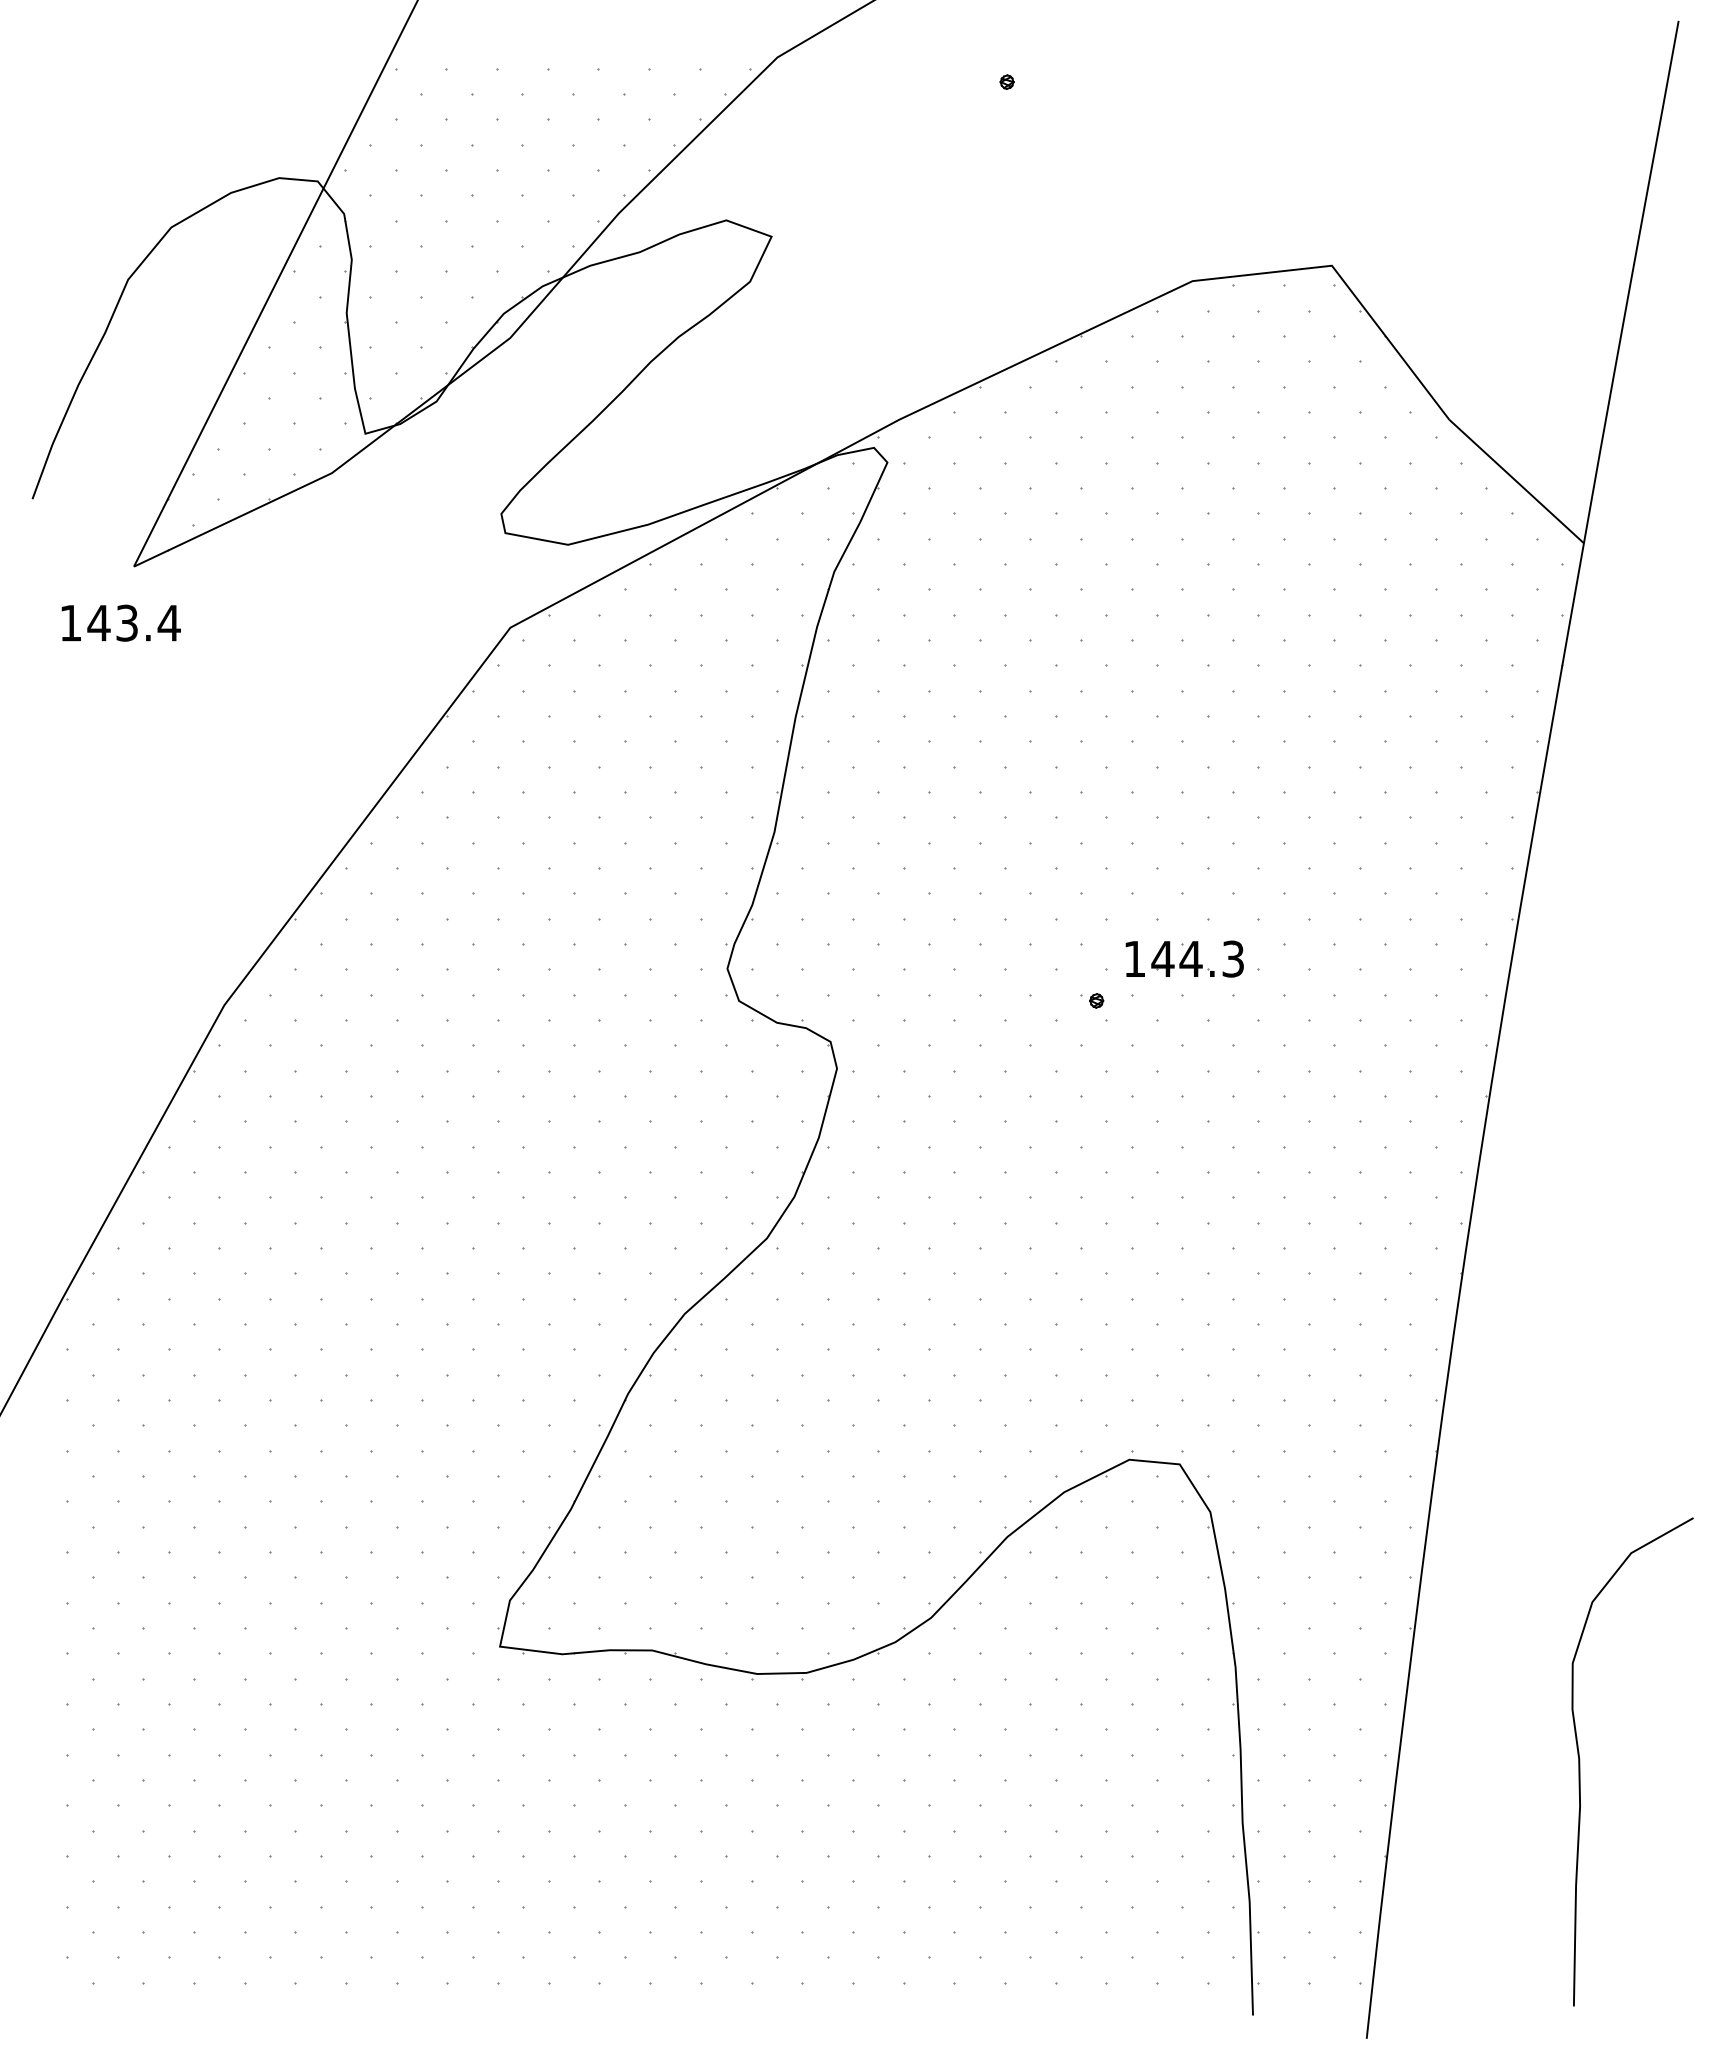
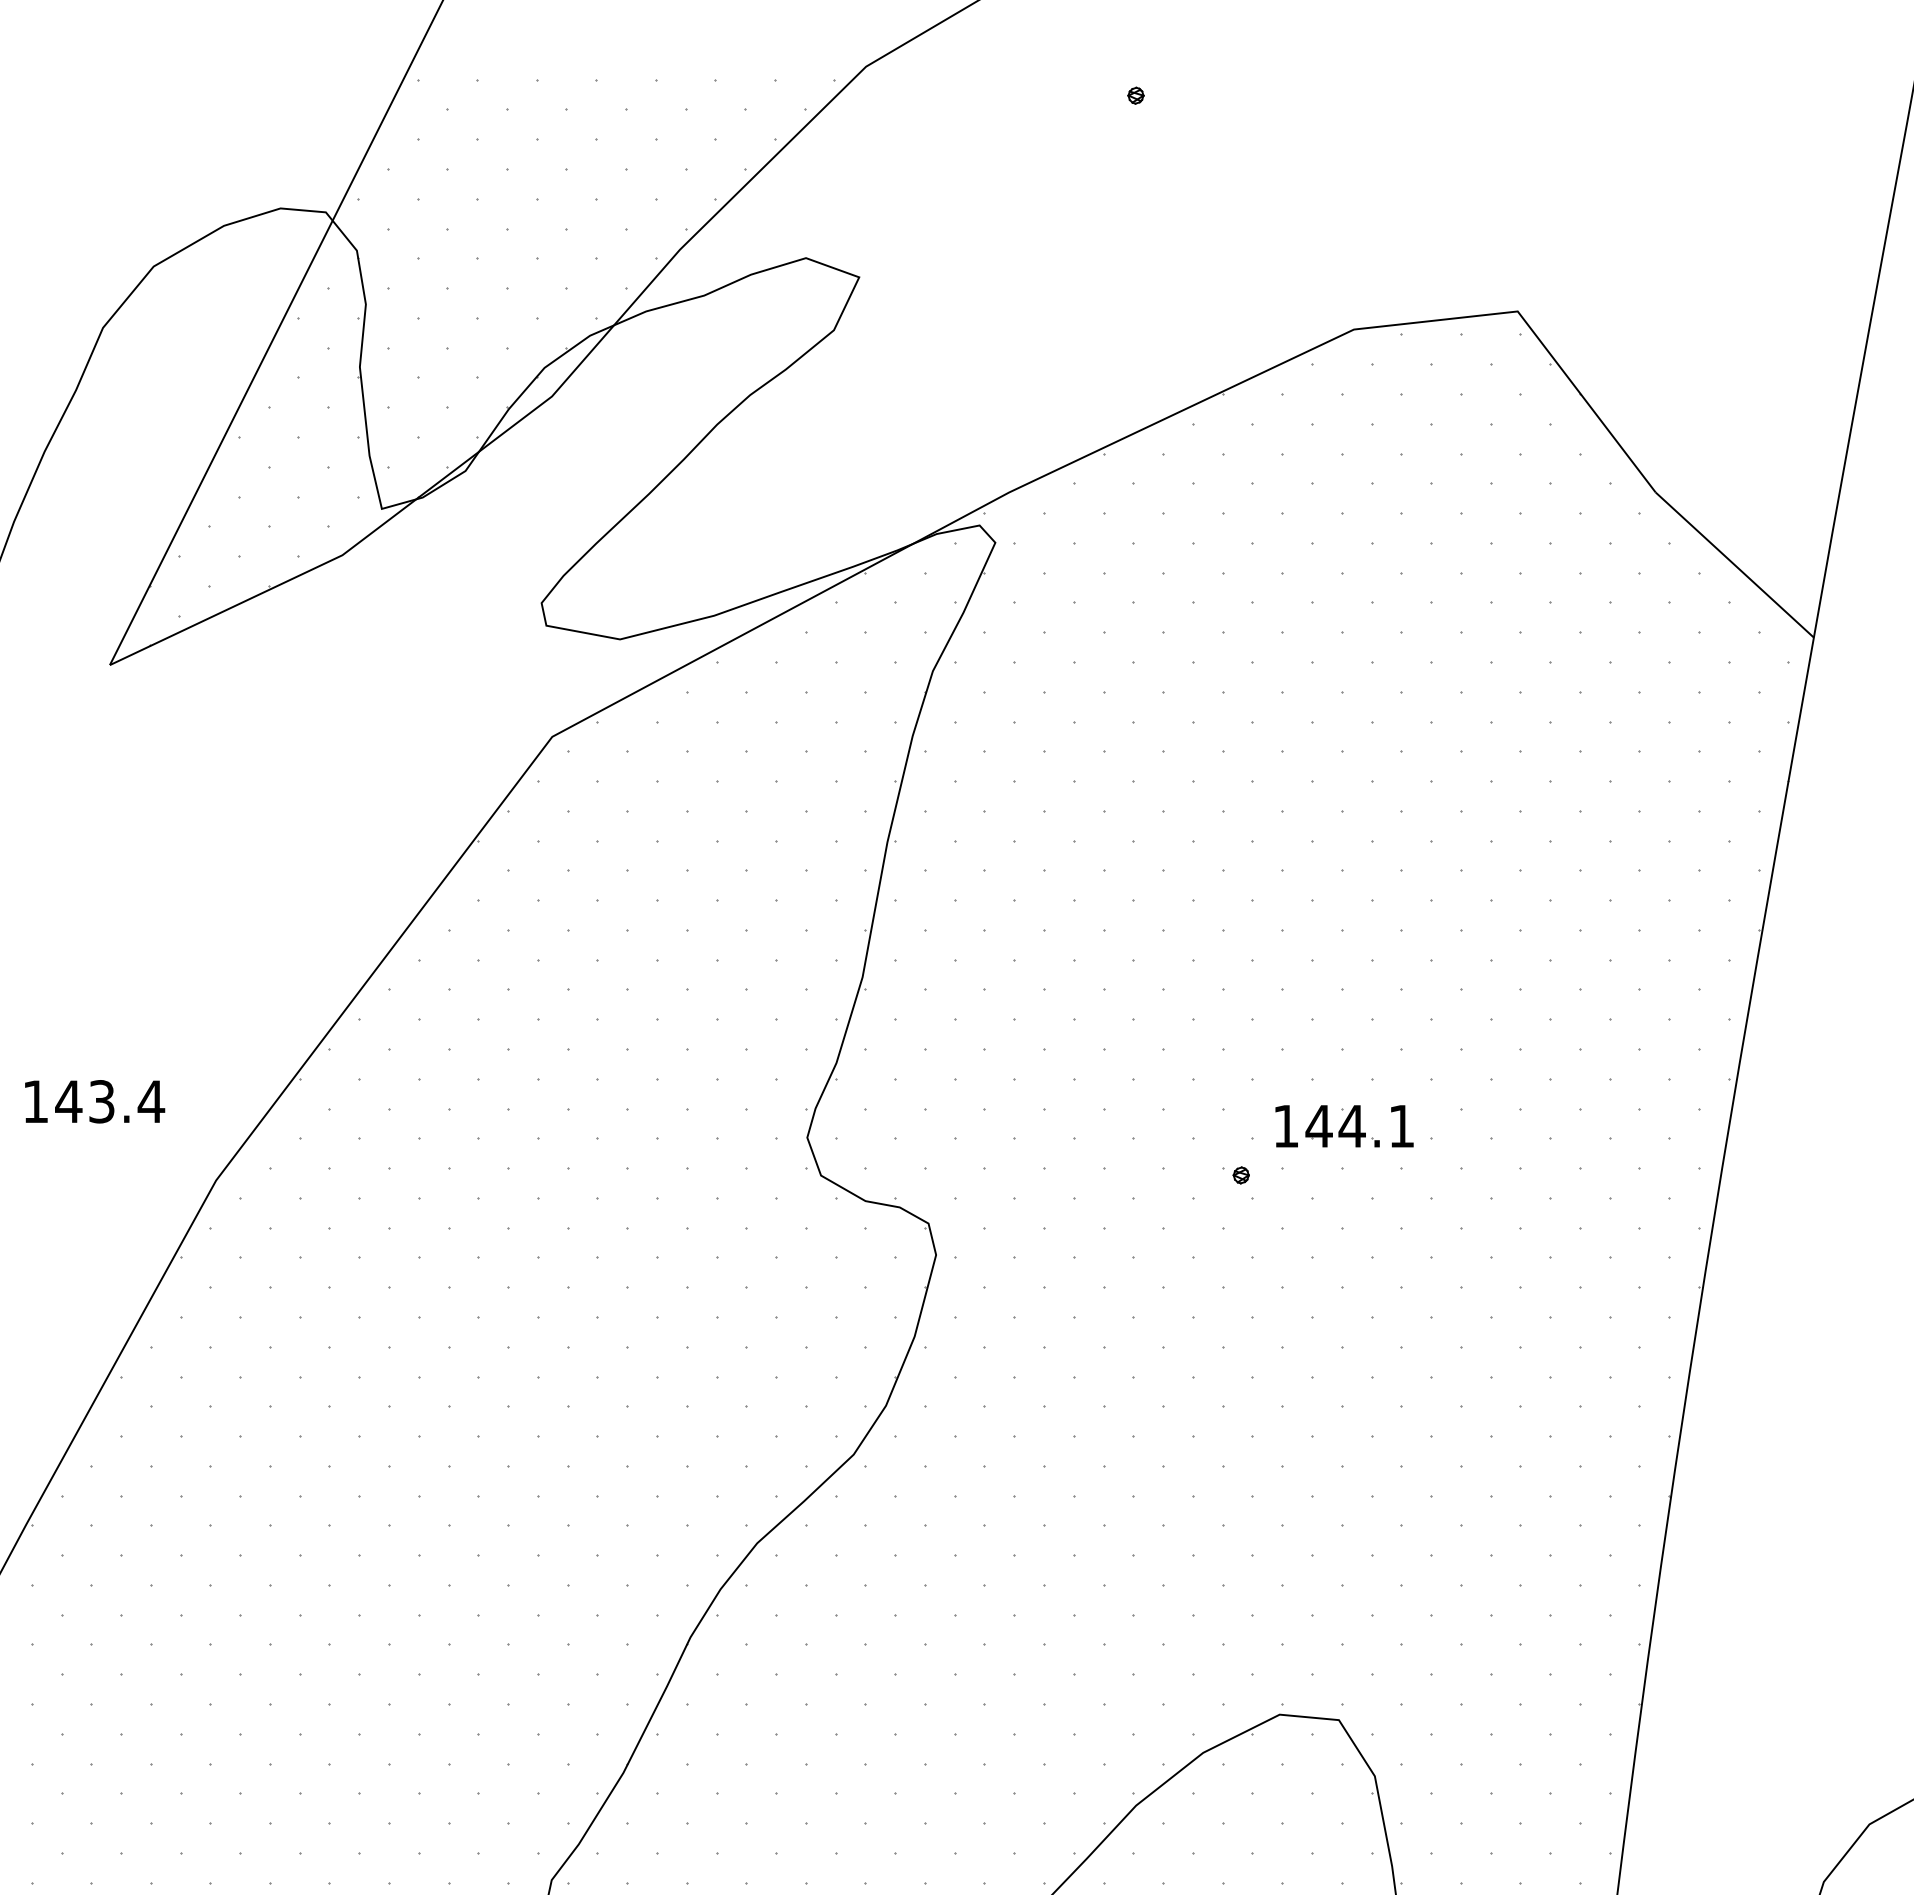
text: (120, 622) -> (94, 1100), moved
text: (1232, 958) -> (1400, 1125), 144.3 -> 144.1

